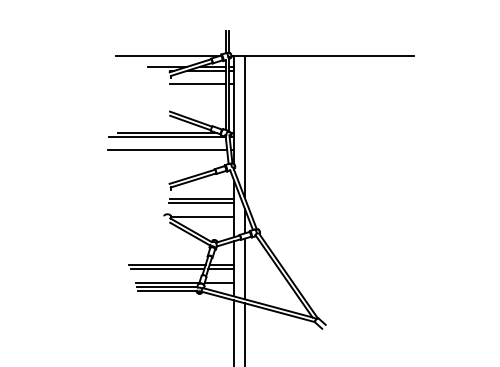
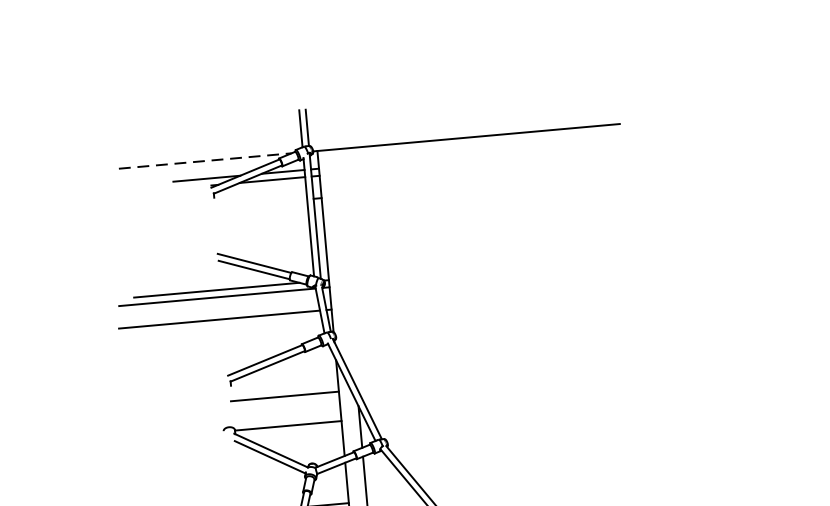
line: (167, 56) -> (205, 161), solid -> dashed
line: (197, 84) -> (260, 204), removed
line: (244, 126) -> (345, 267), removed
line: (201, 203) -> (284, 403), removed

